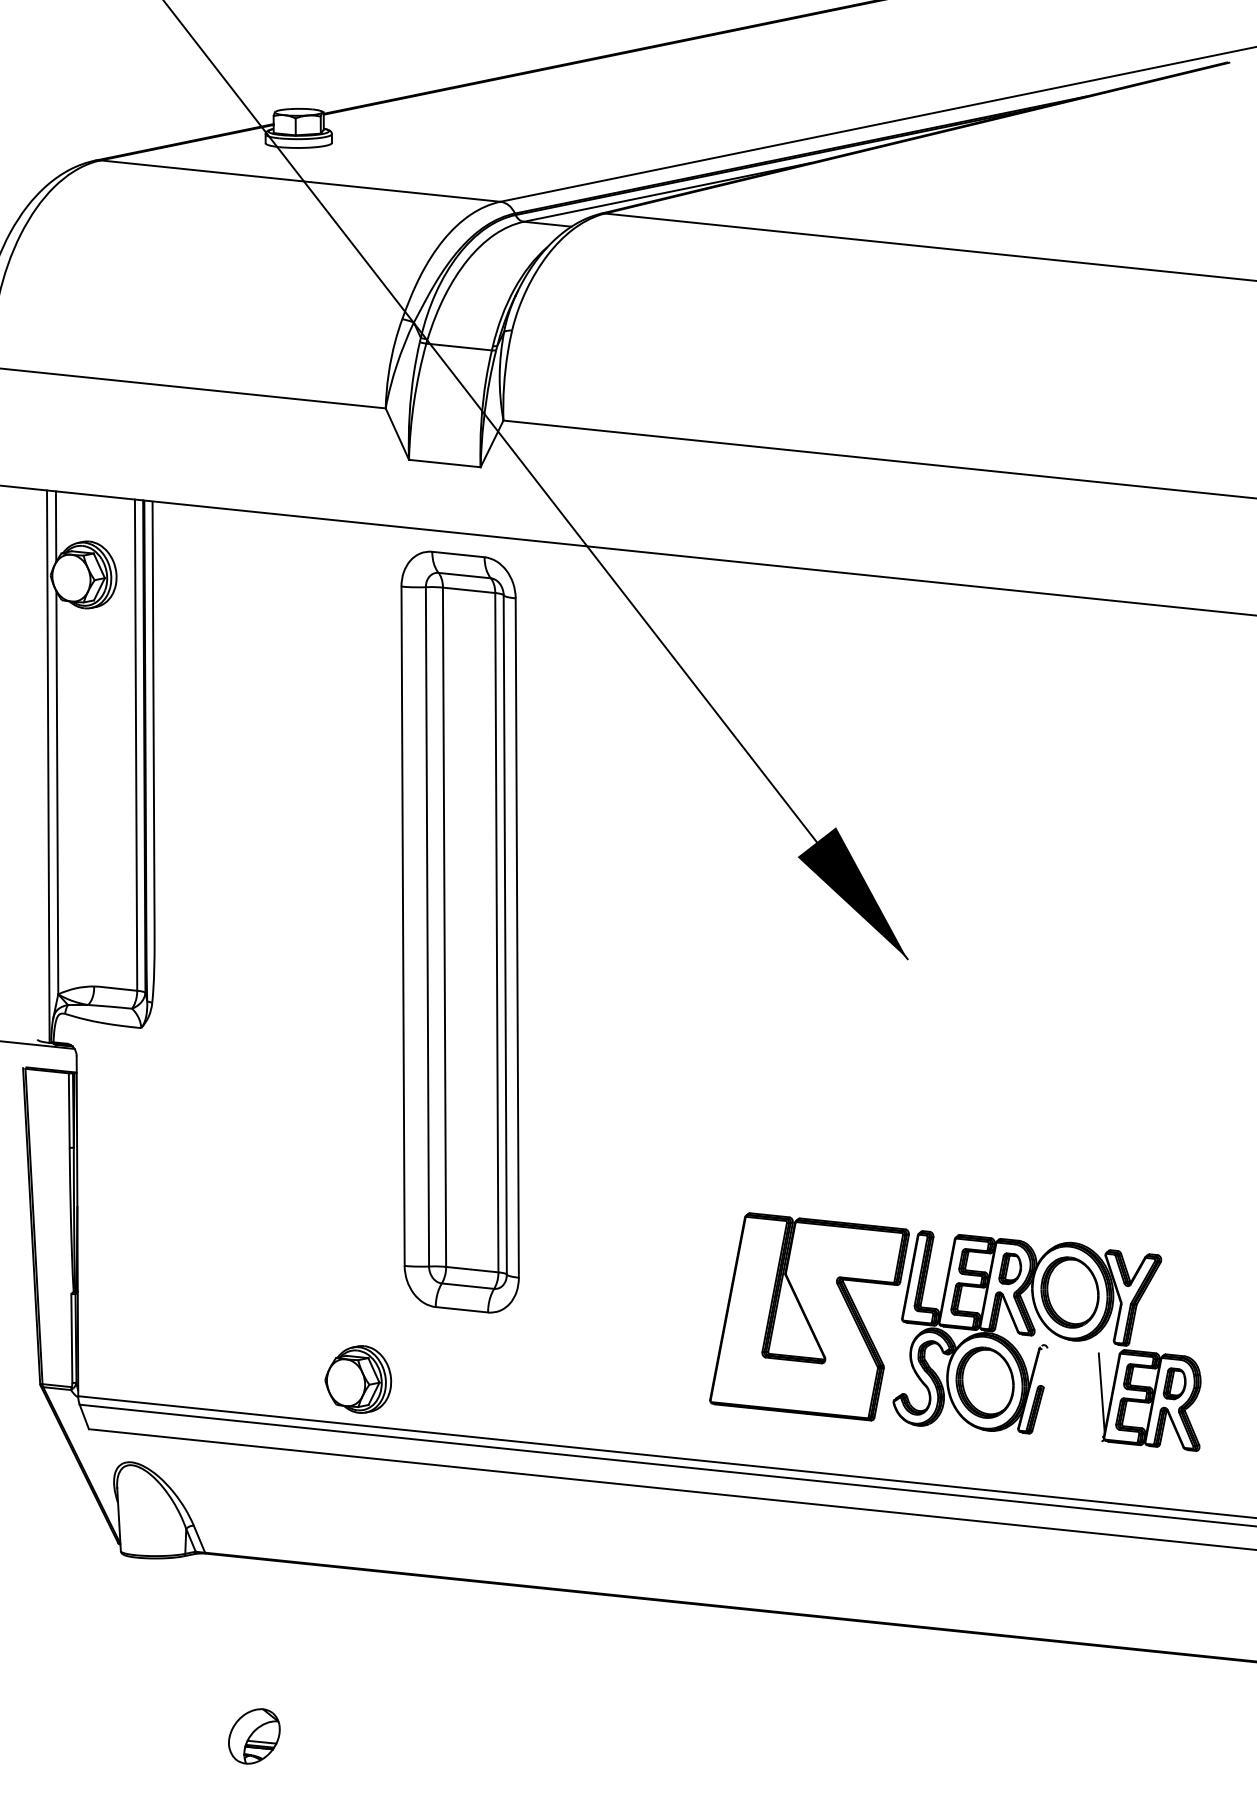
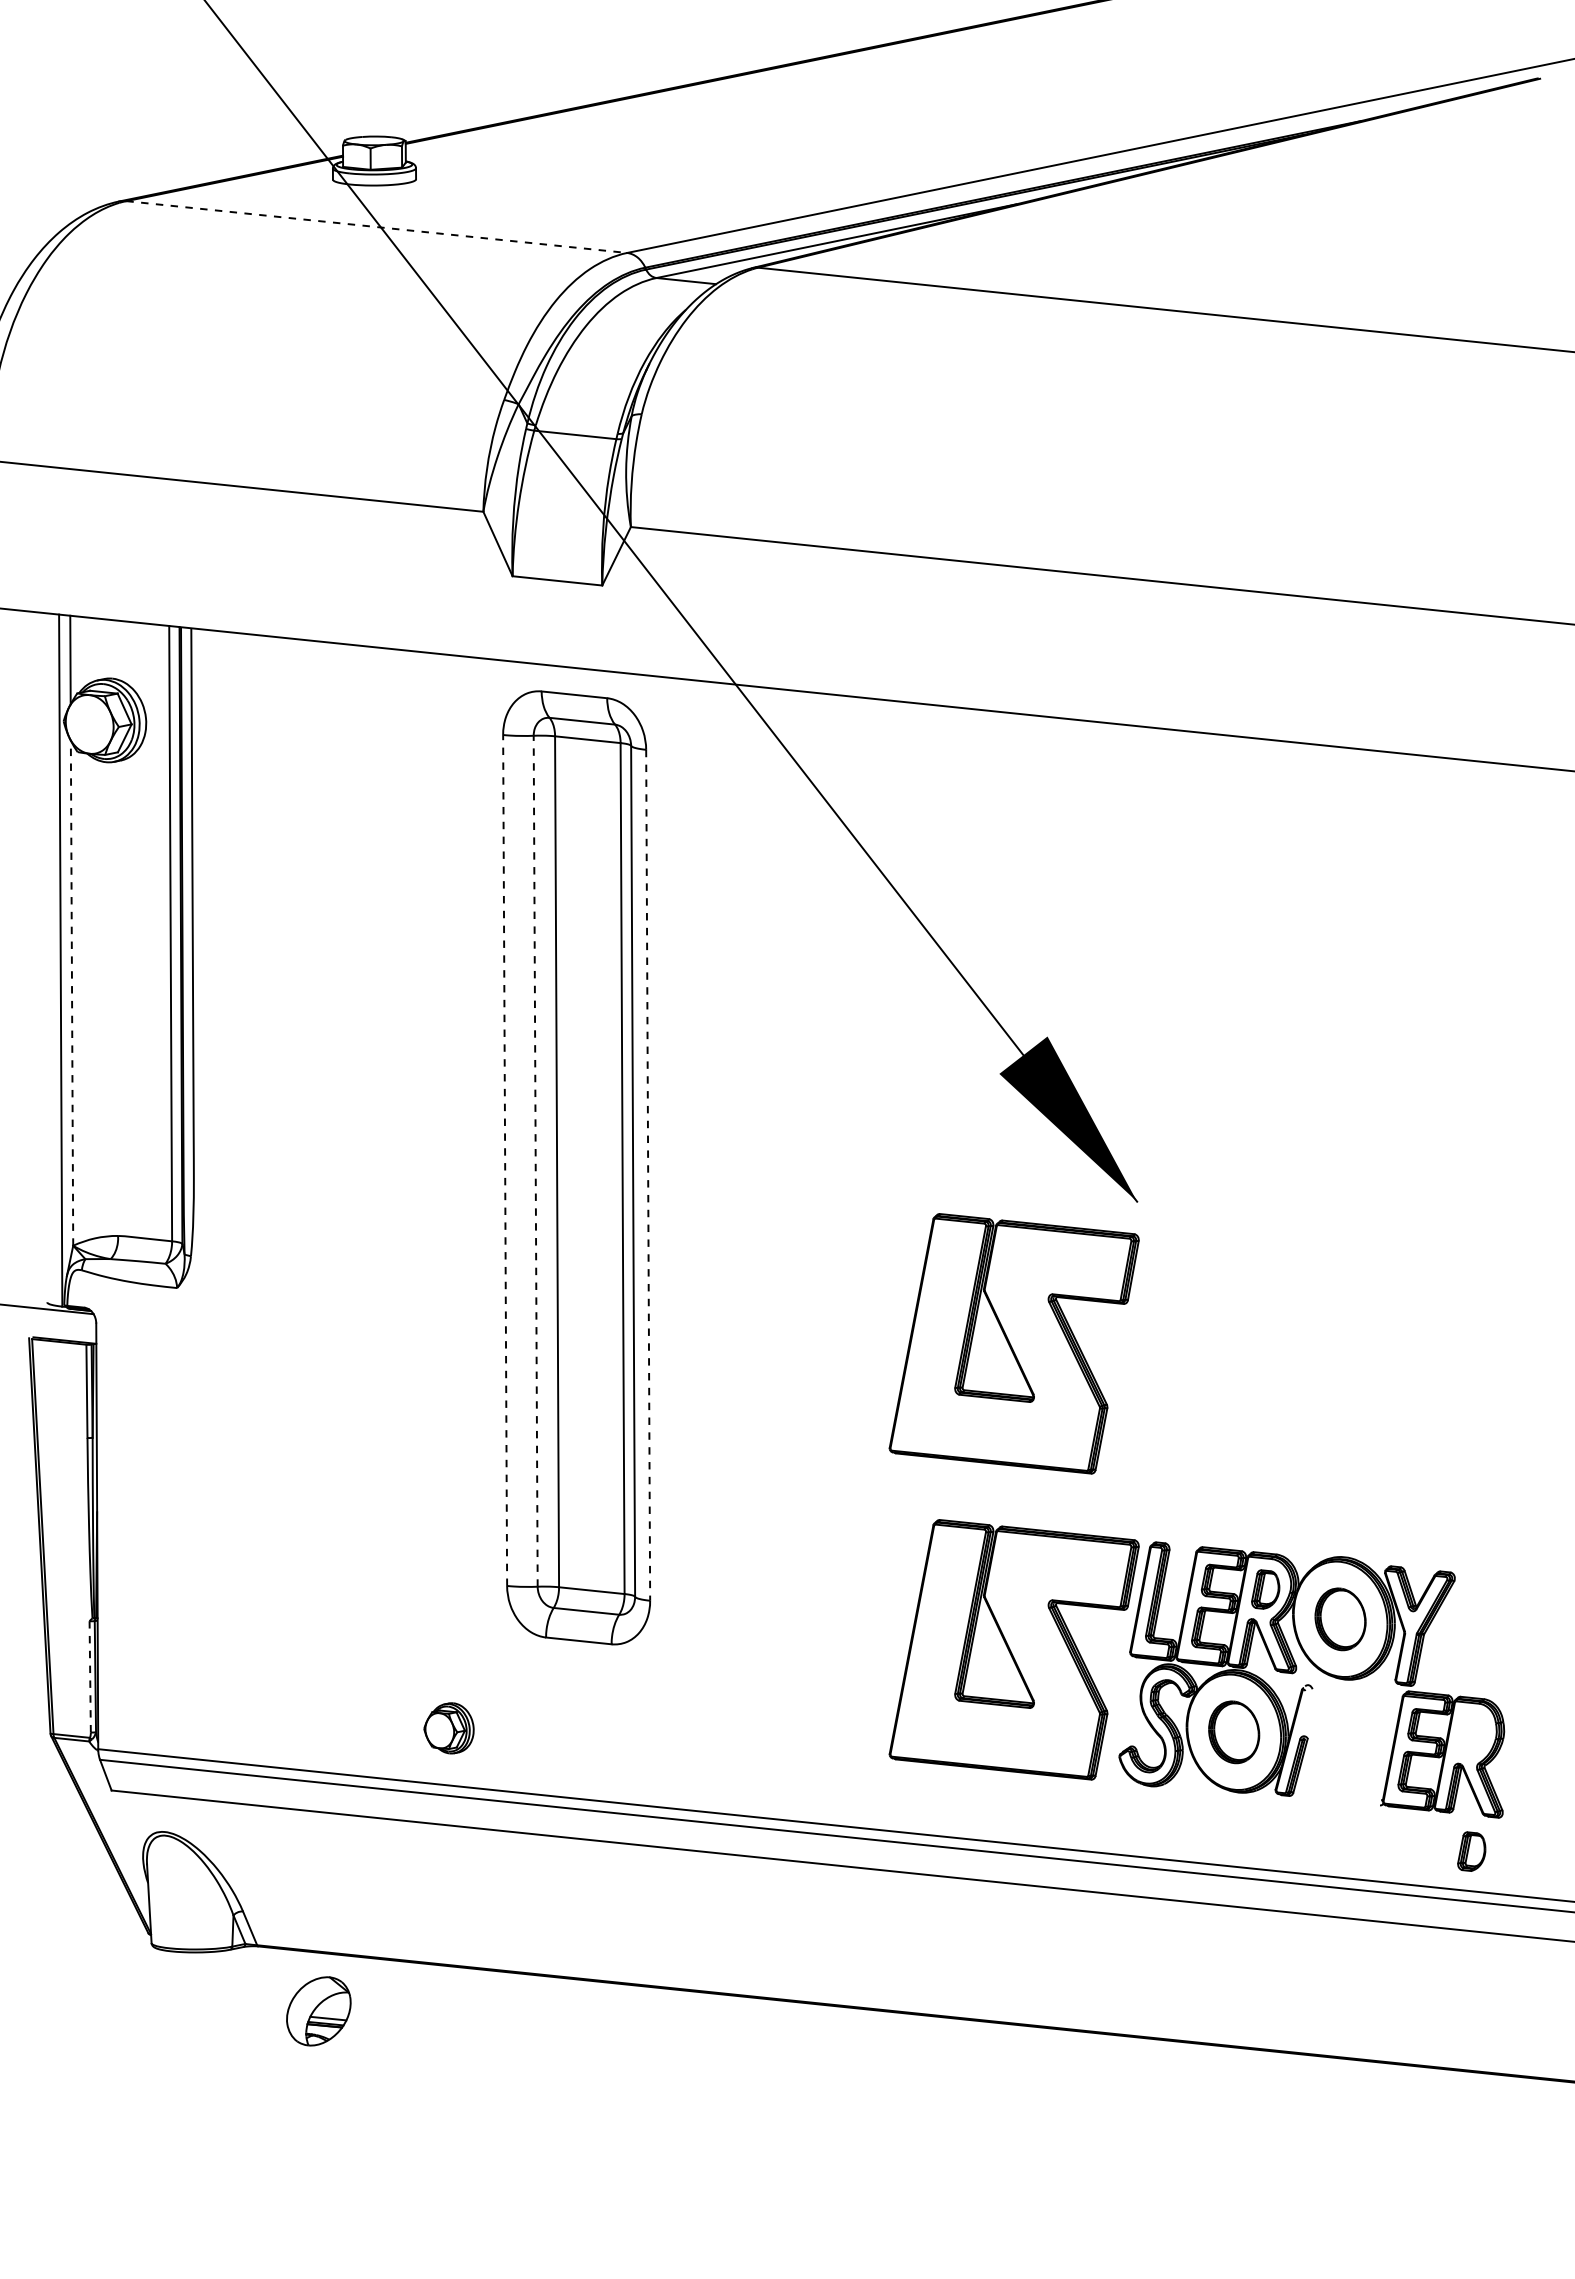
line: (300, 181) -> (376, 227), solid -> dashed
line: (57, 792) -> (72, 993), solid -> dashed
line: (403, 925) -> (505, 1159), solid -> dashed
line: (427, 926) -> (535, 1160), solid -> dashed
line: (517, 938) -> (648, 1175), solid -> dashed
part: (808, 1072) -> (1013, 1343), added
part: (1069, 1292) -> (1340, 1619), size x0.7
line: (72, 1338) -> (90, 1676), solid -> dashed
part: (357, 1379) -> (448, 1728), size x0.6
part: (984, 1382) -> (1233, 1732), size x0.7
part: (1174, 1383) -> (1471, 1851), moved
line: (1101, 1392) -> (1380, 1744), removed
part: (254, 1736) -> (318, 2011), moved

